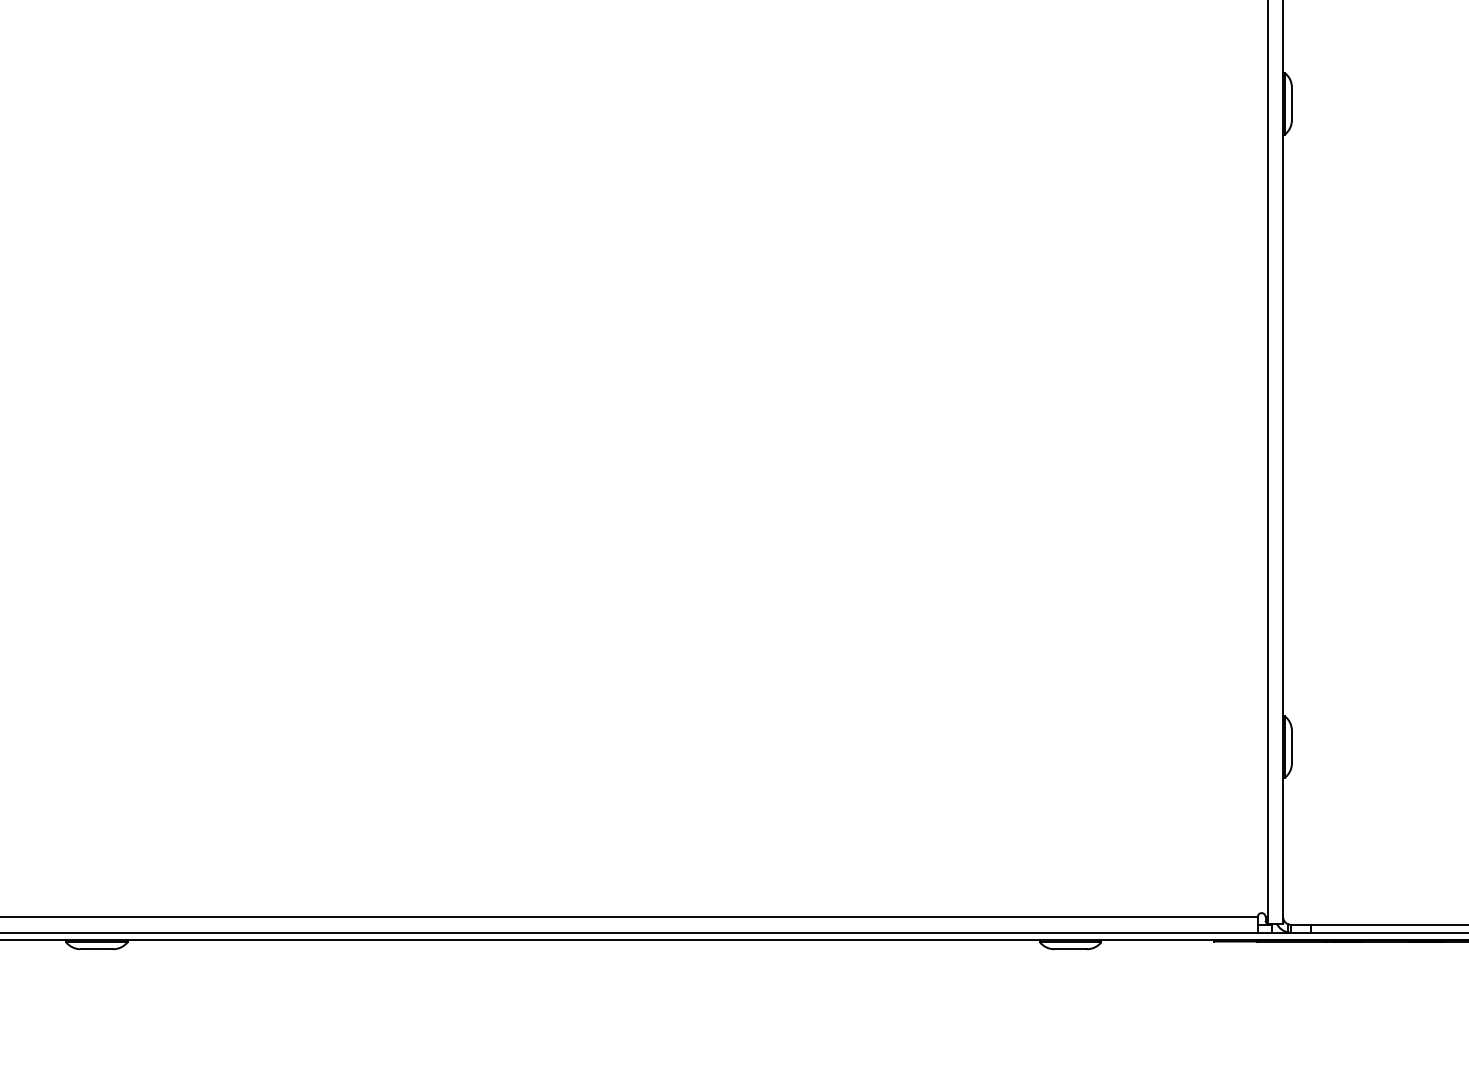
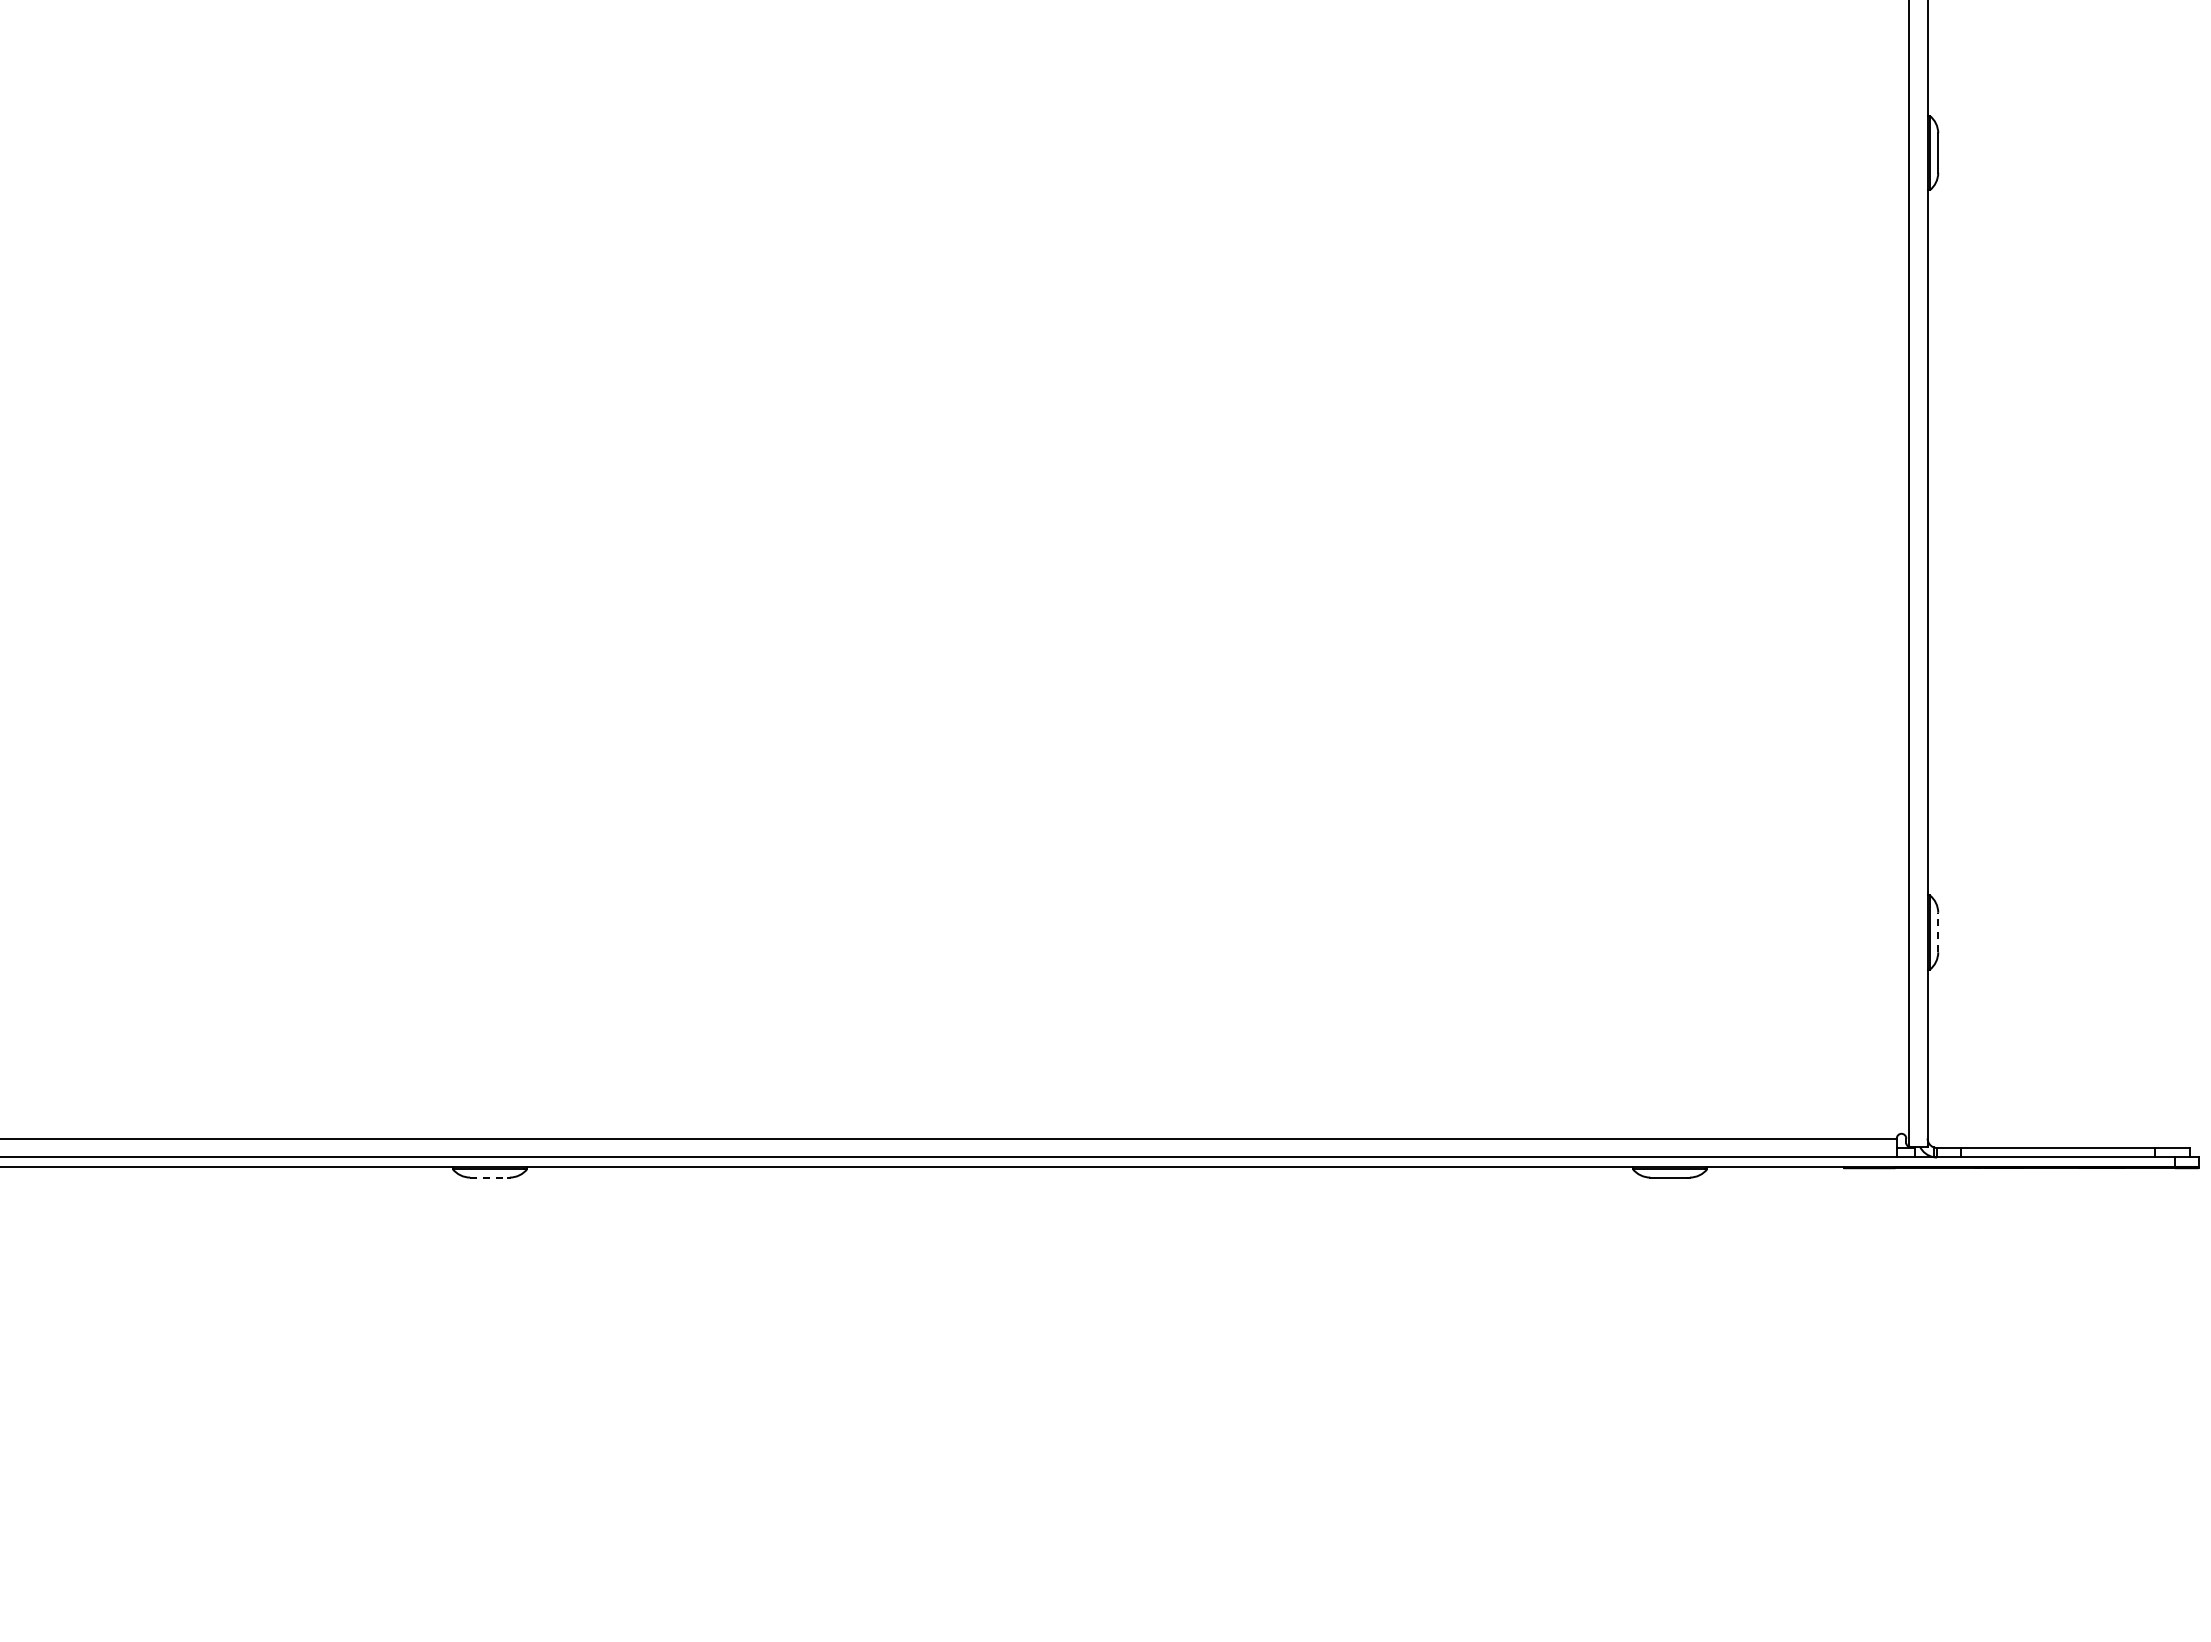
line: (1292, 747) -> (1938, 932), solid -> dashed
line: (96, 949) -> (489, 1177), solid -> dashed

